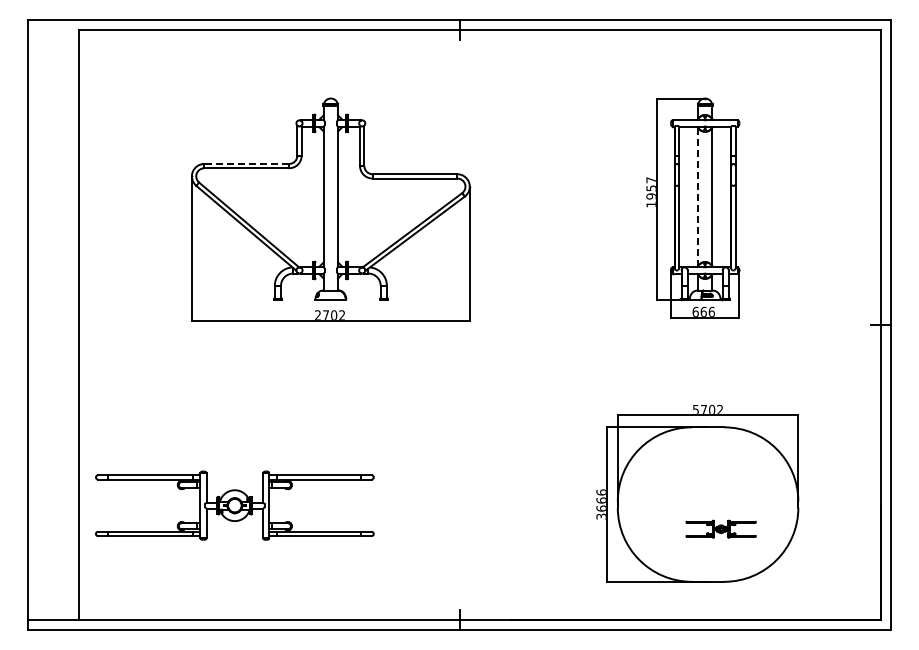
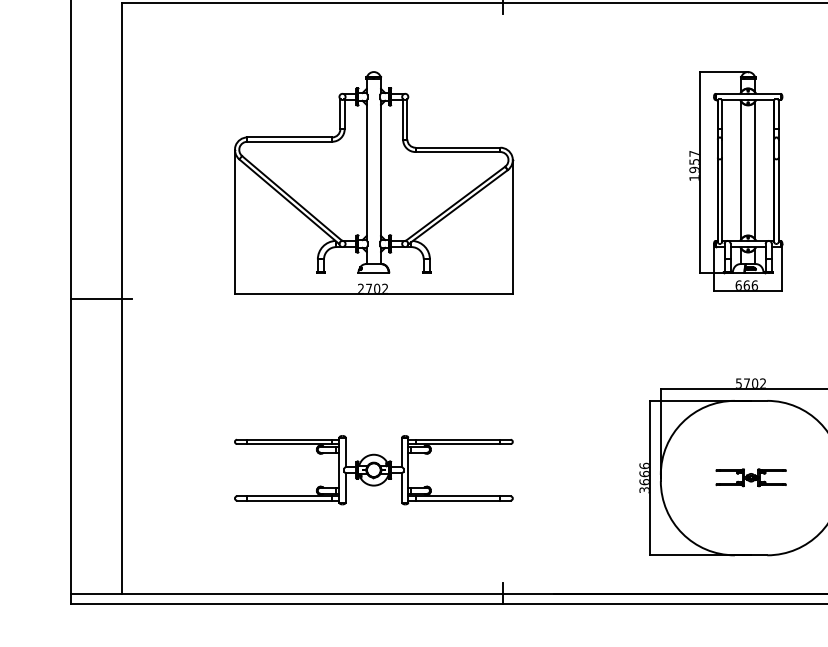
line: (246, 163) -> (289, 137), dashed -> solid
line: (697, 197) -> (740, 171), dashed -> solid
line: (58, 325) -> (101, 299), added
part: (234, 505) -> (373, 470), moved
part: (720, 528) -> (750, 477), moved

